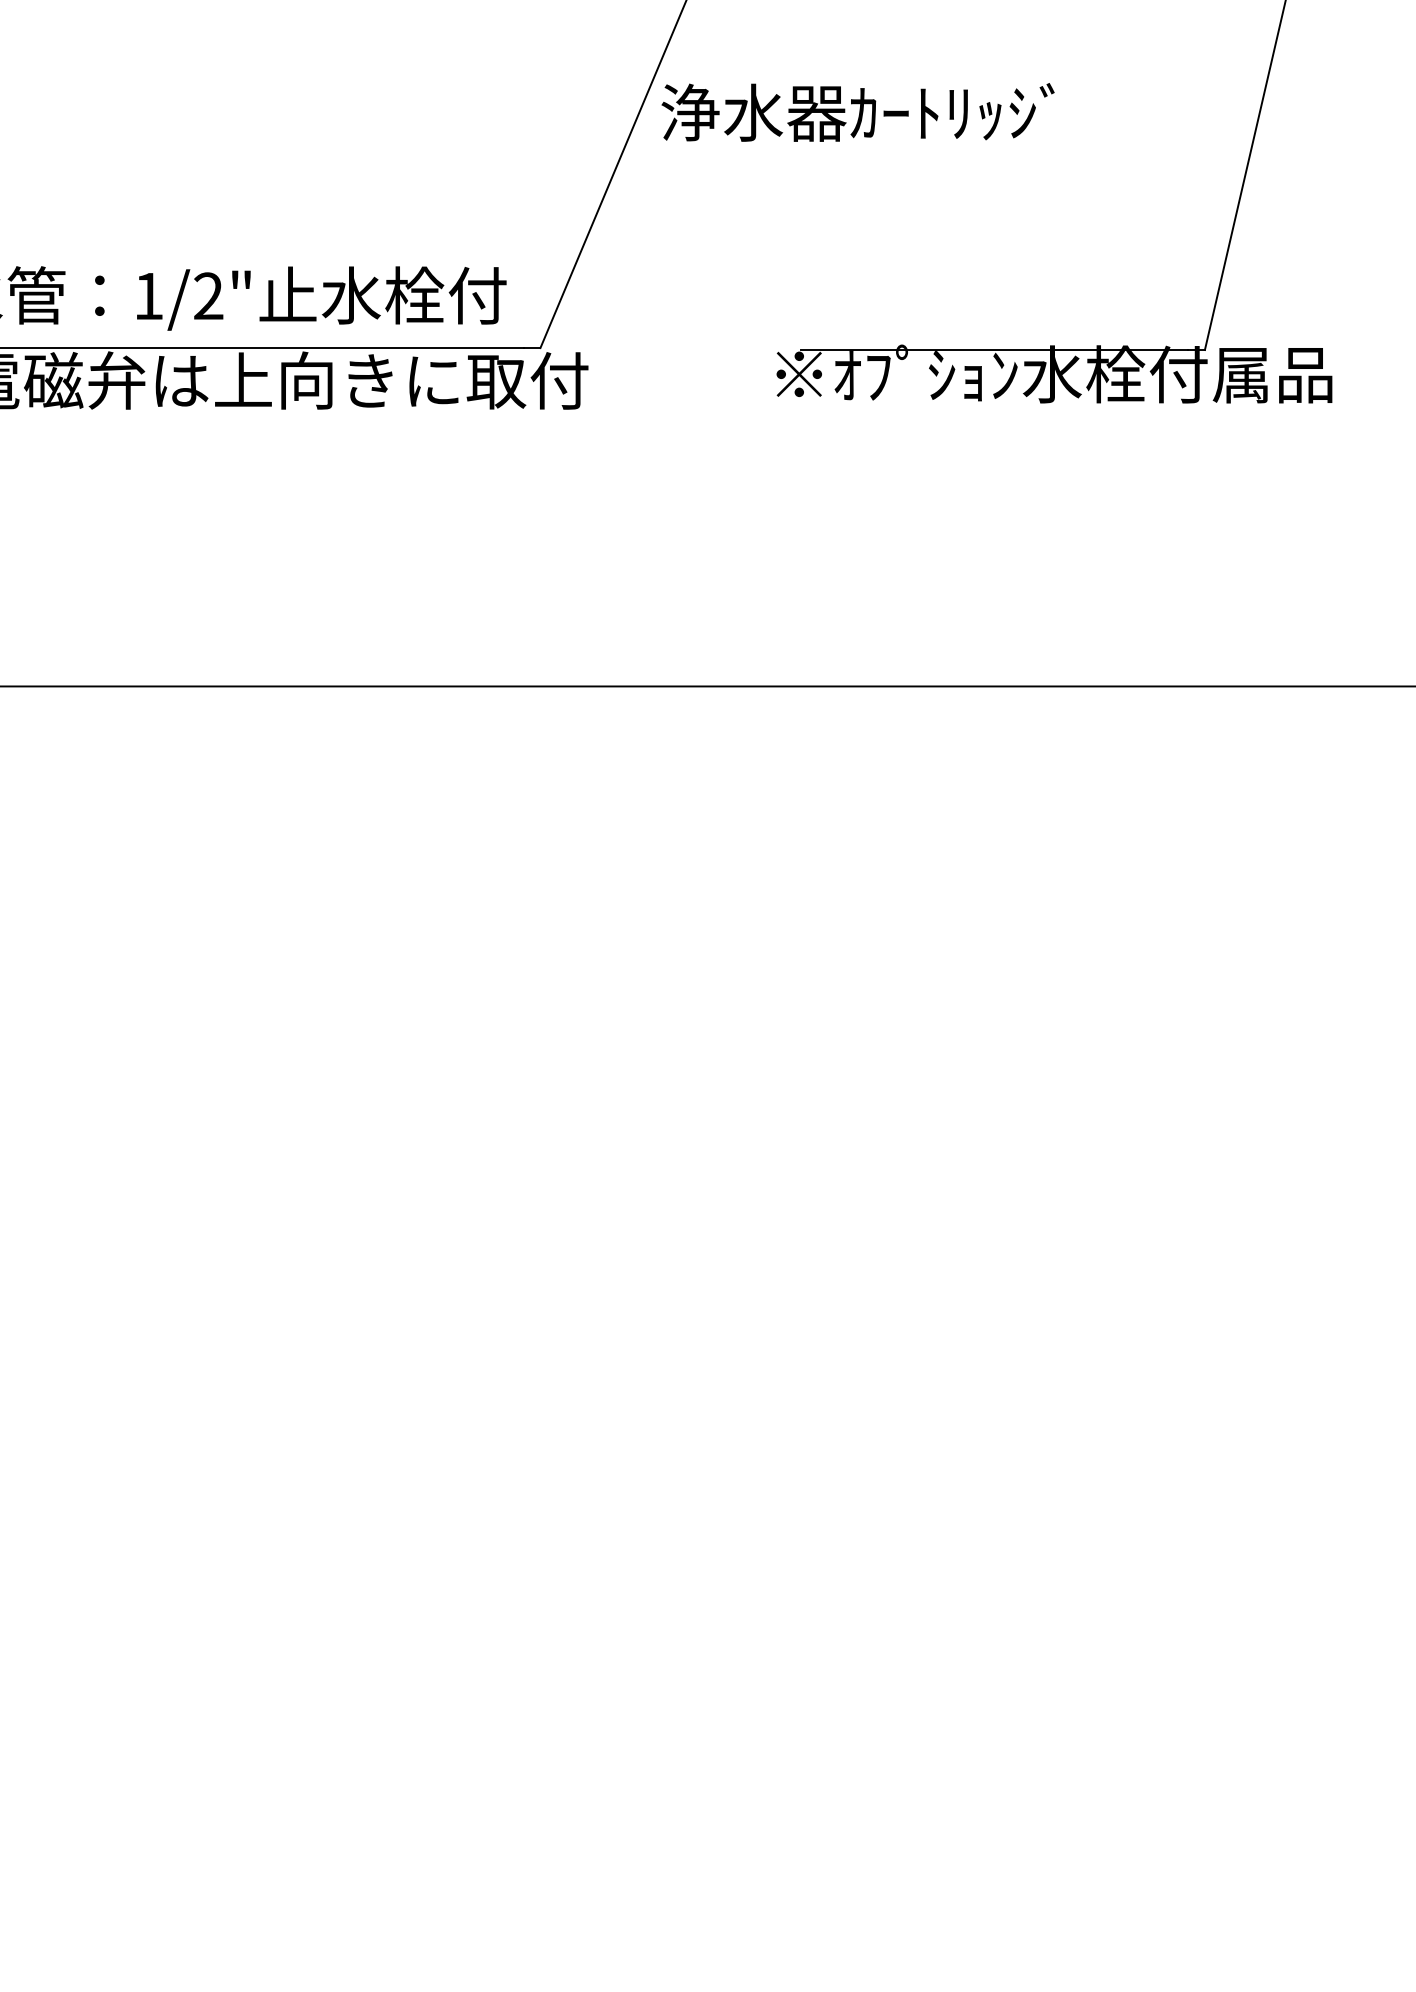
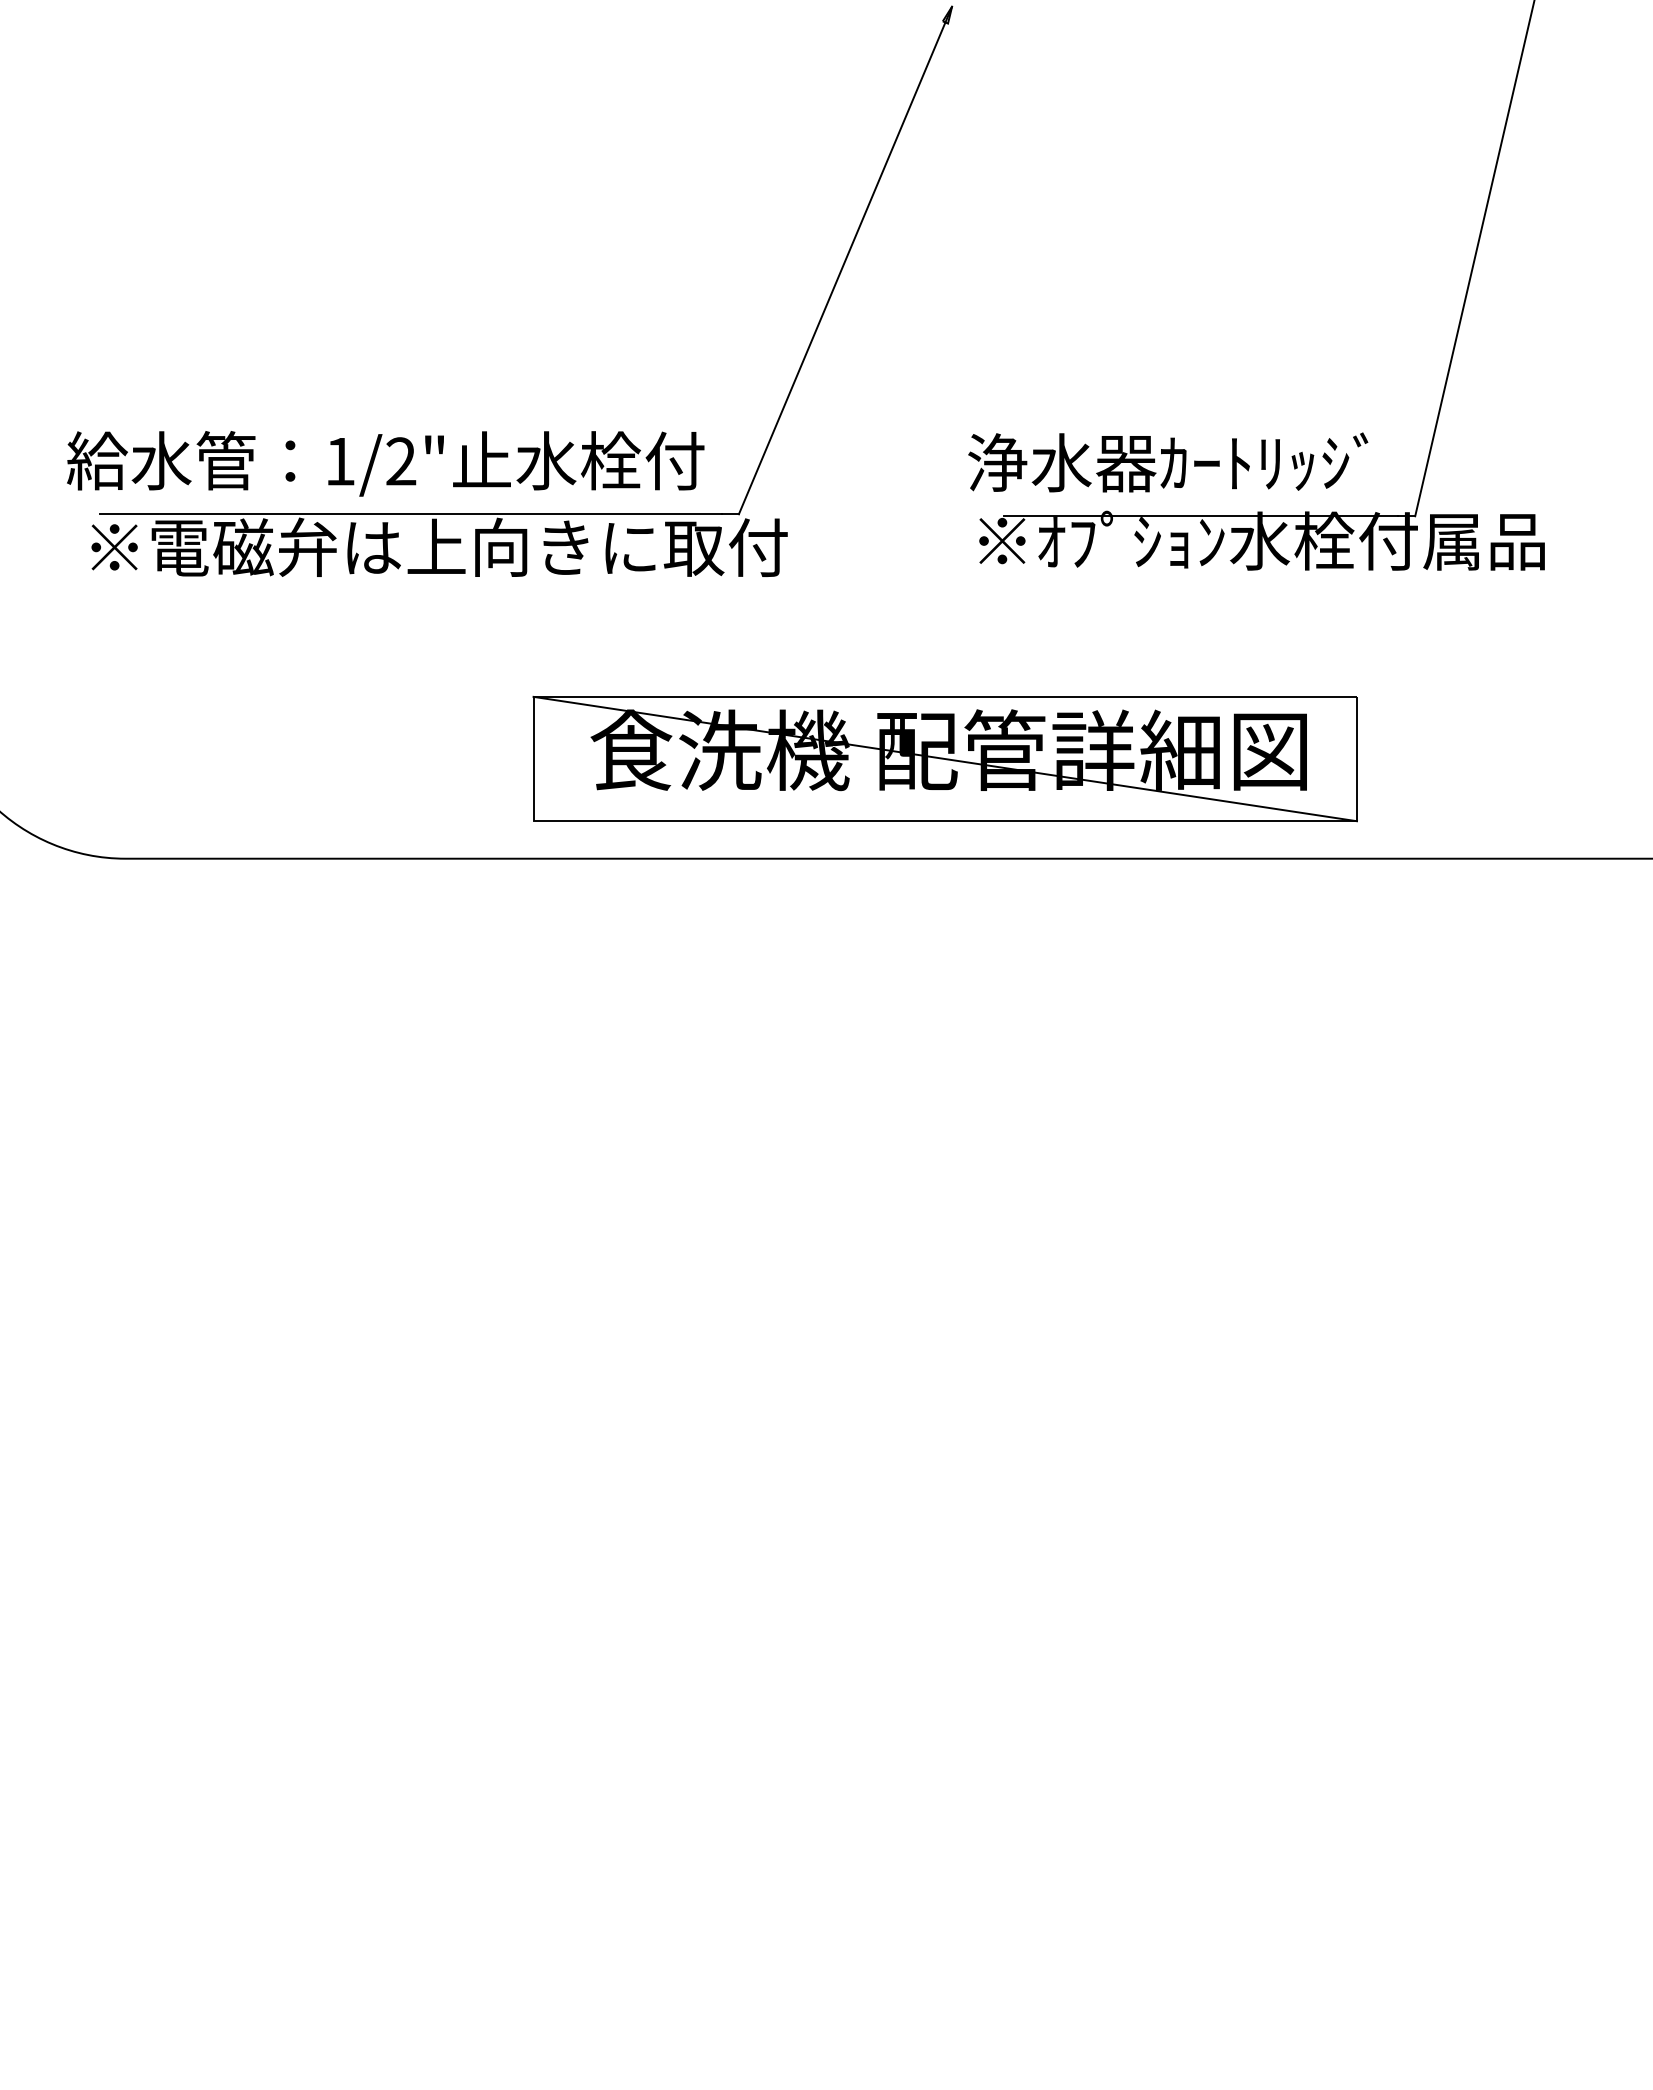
text: (858, 112) -> (1168, 462), moved
part: (742, 588) -> (944, 759), added

